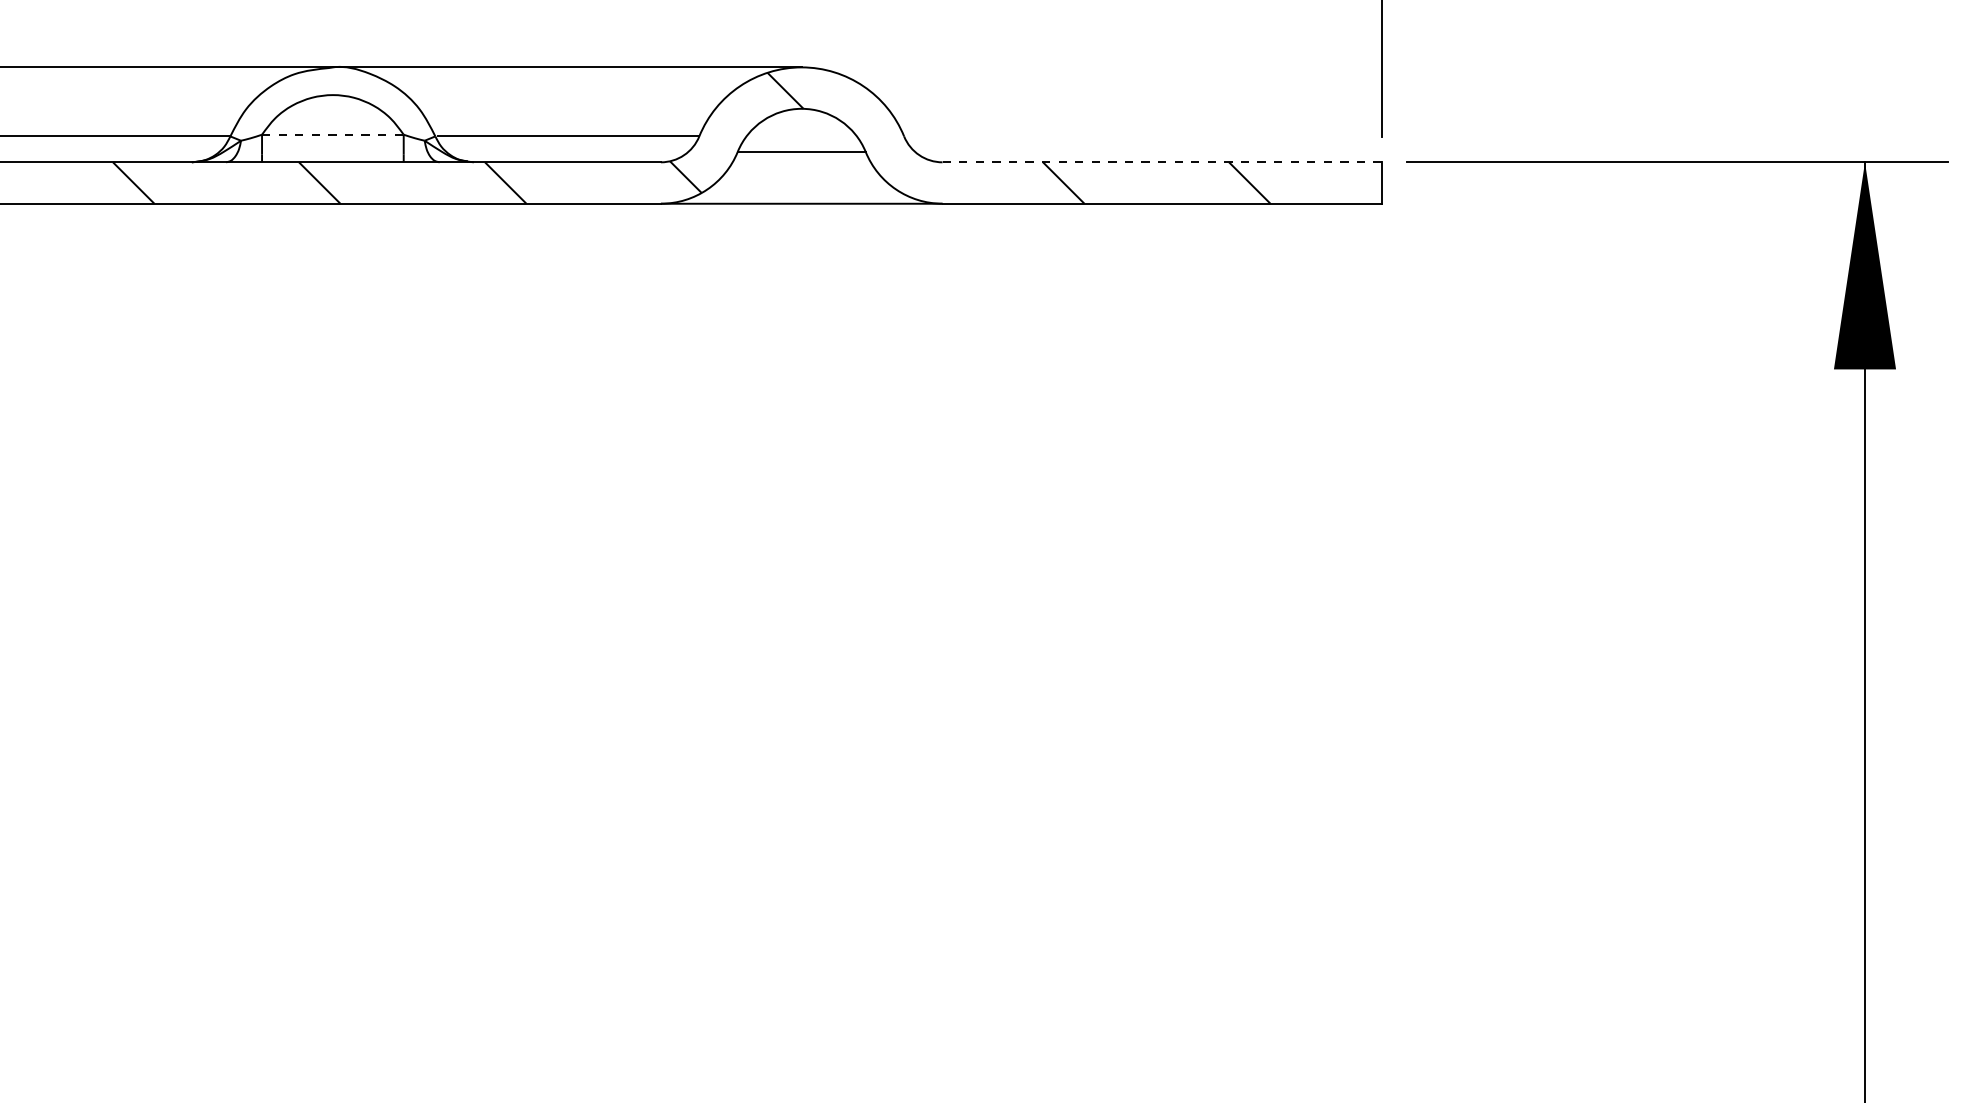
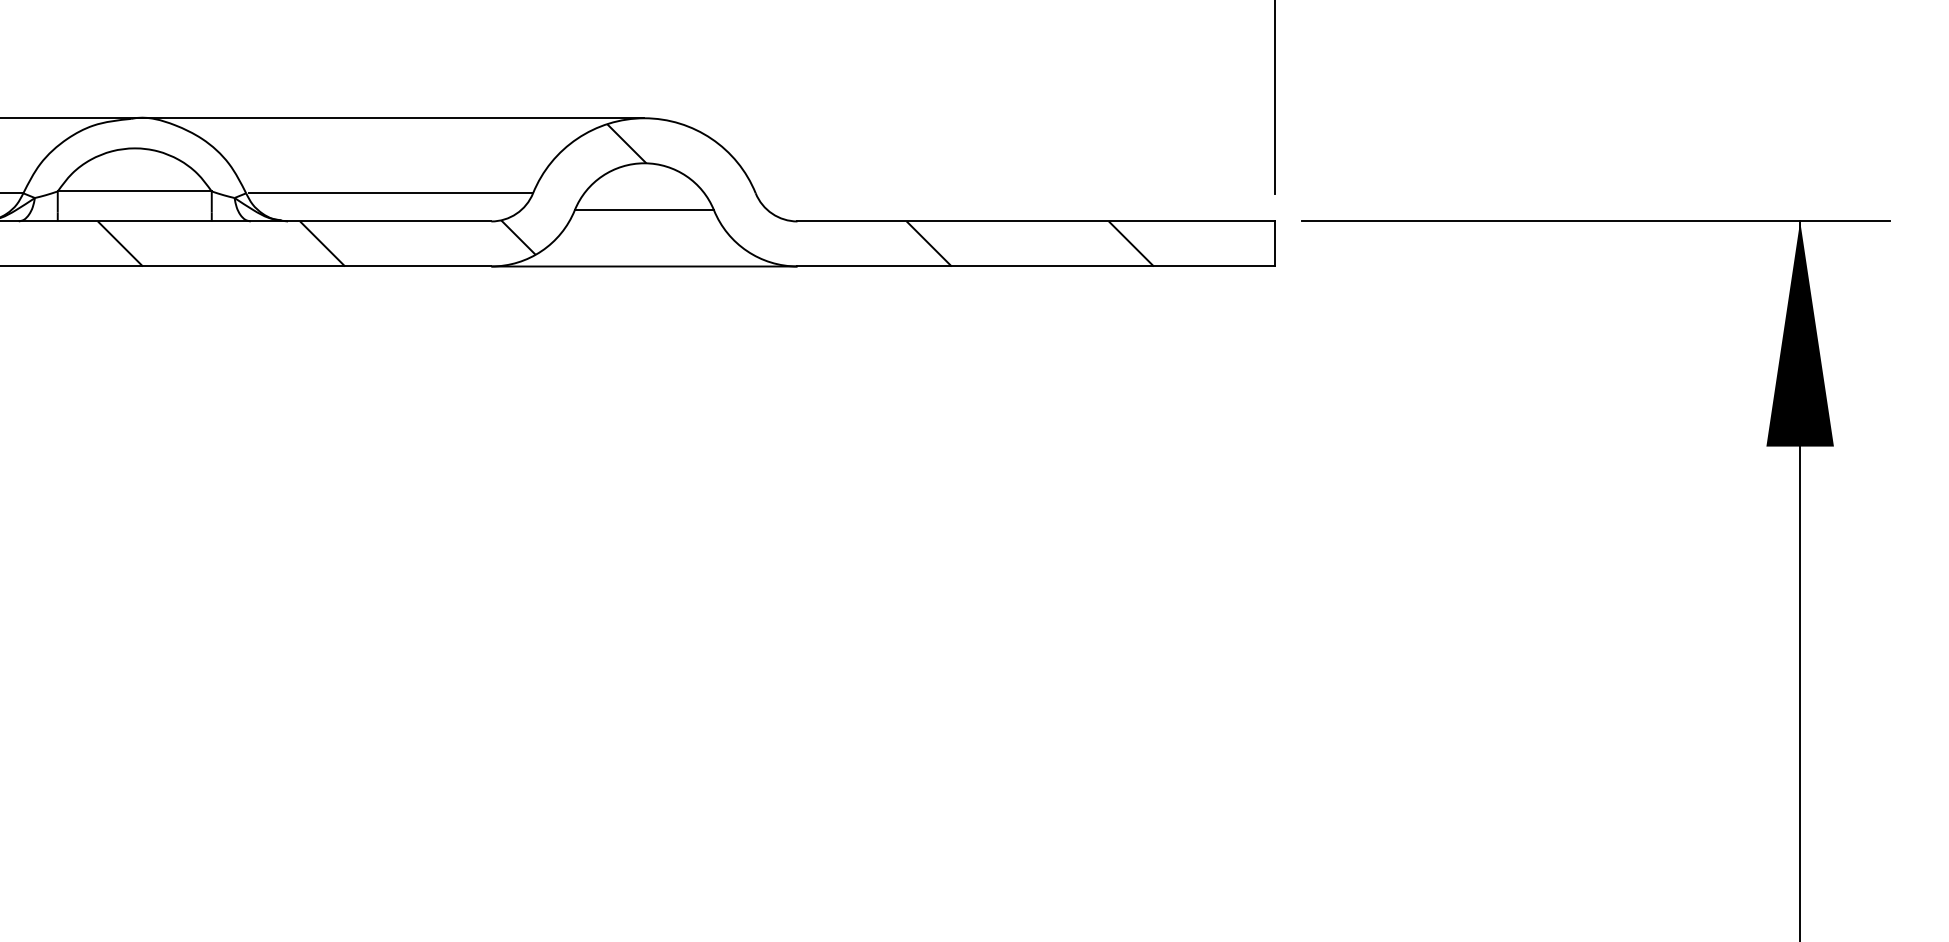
line: (332, 134) -> (134, 191), dashed -> solid
line: (1162, 162) -> (1036, 221), dashed -> solid

